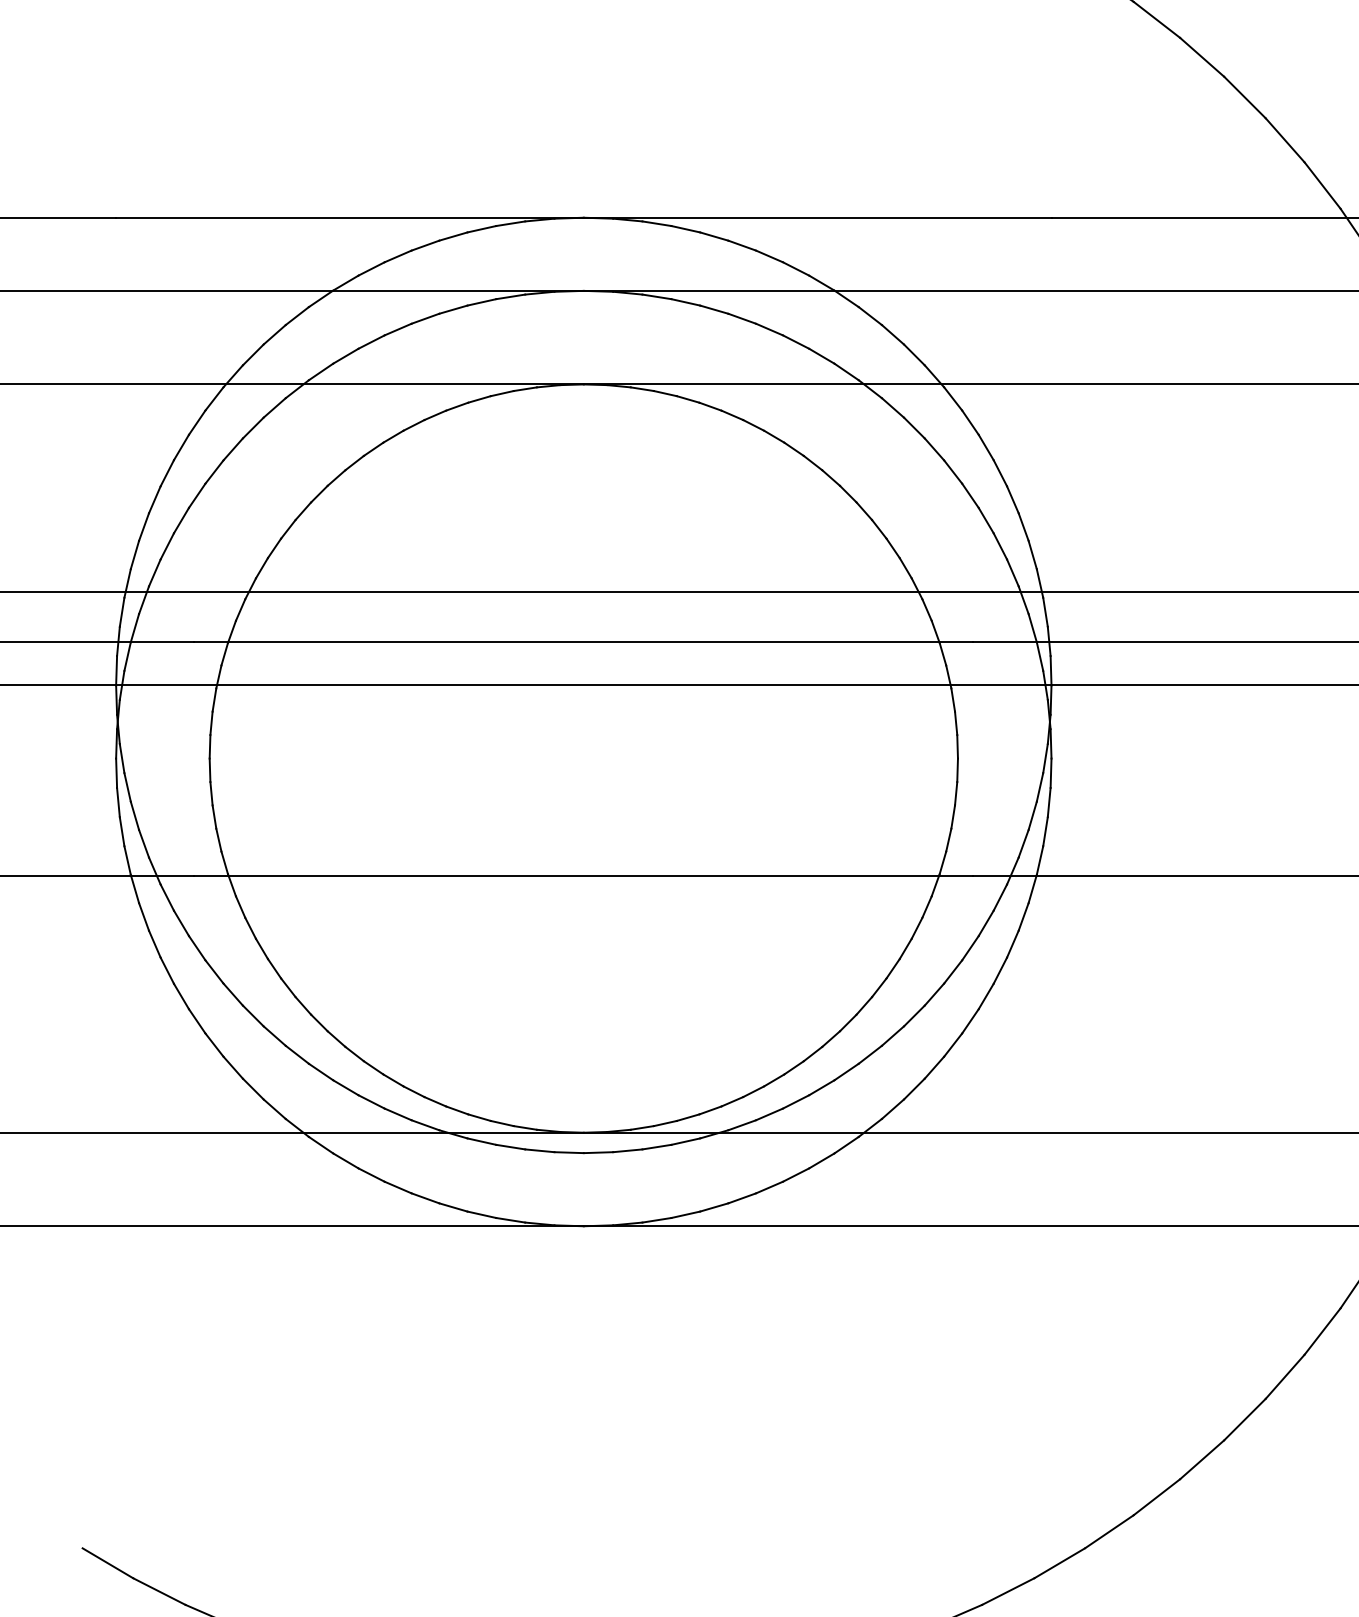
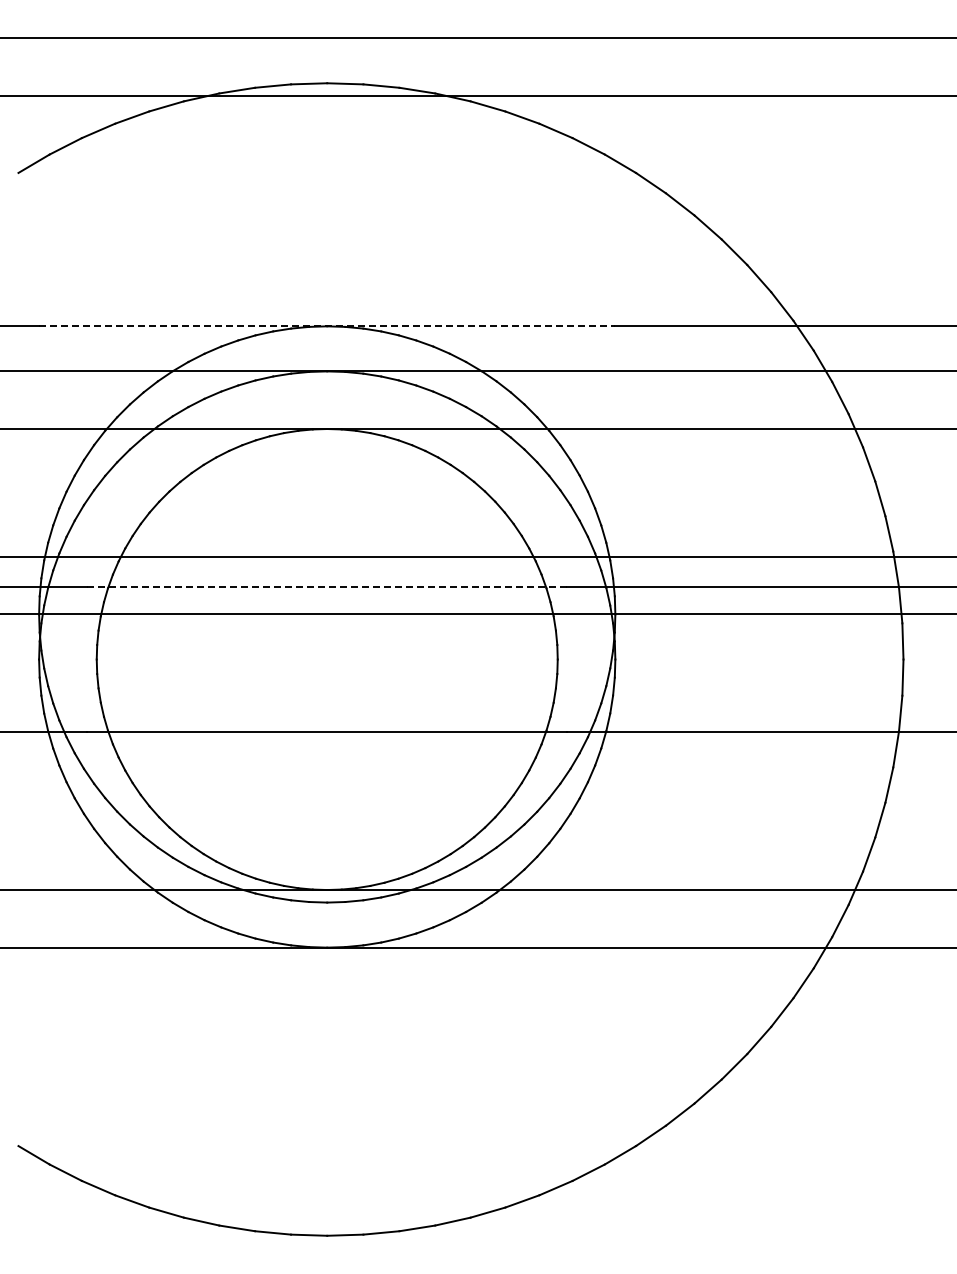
line: (584, 218) -> (327, 326), solid -> dashed
line: (584, 641) -> (327, 587), solid -> dashed

